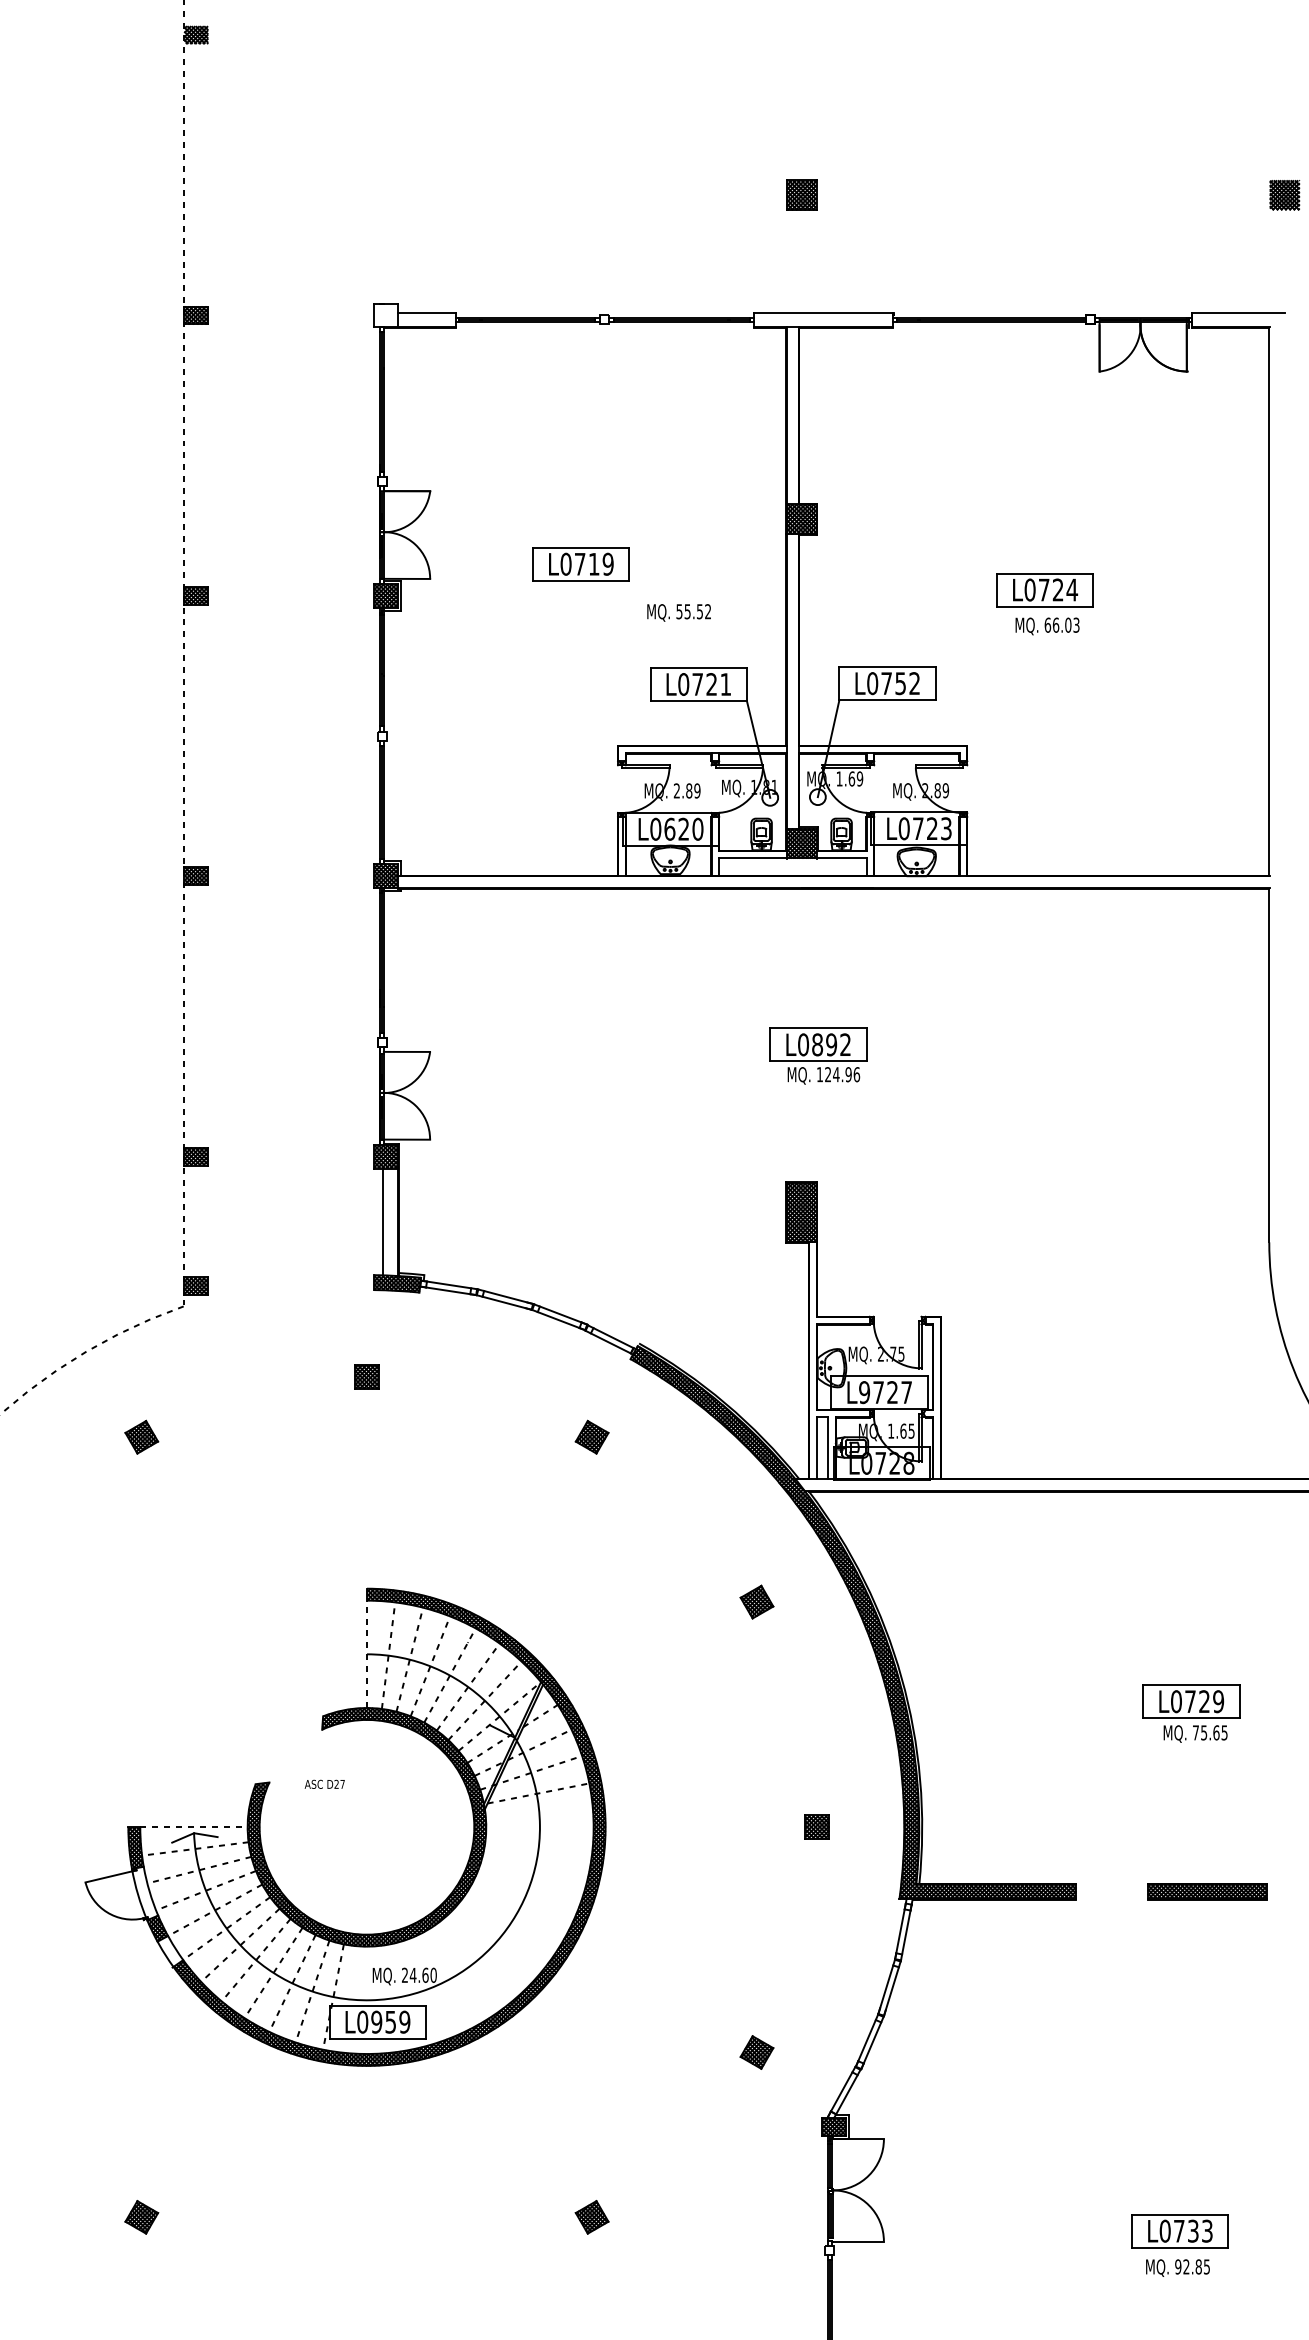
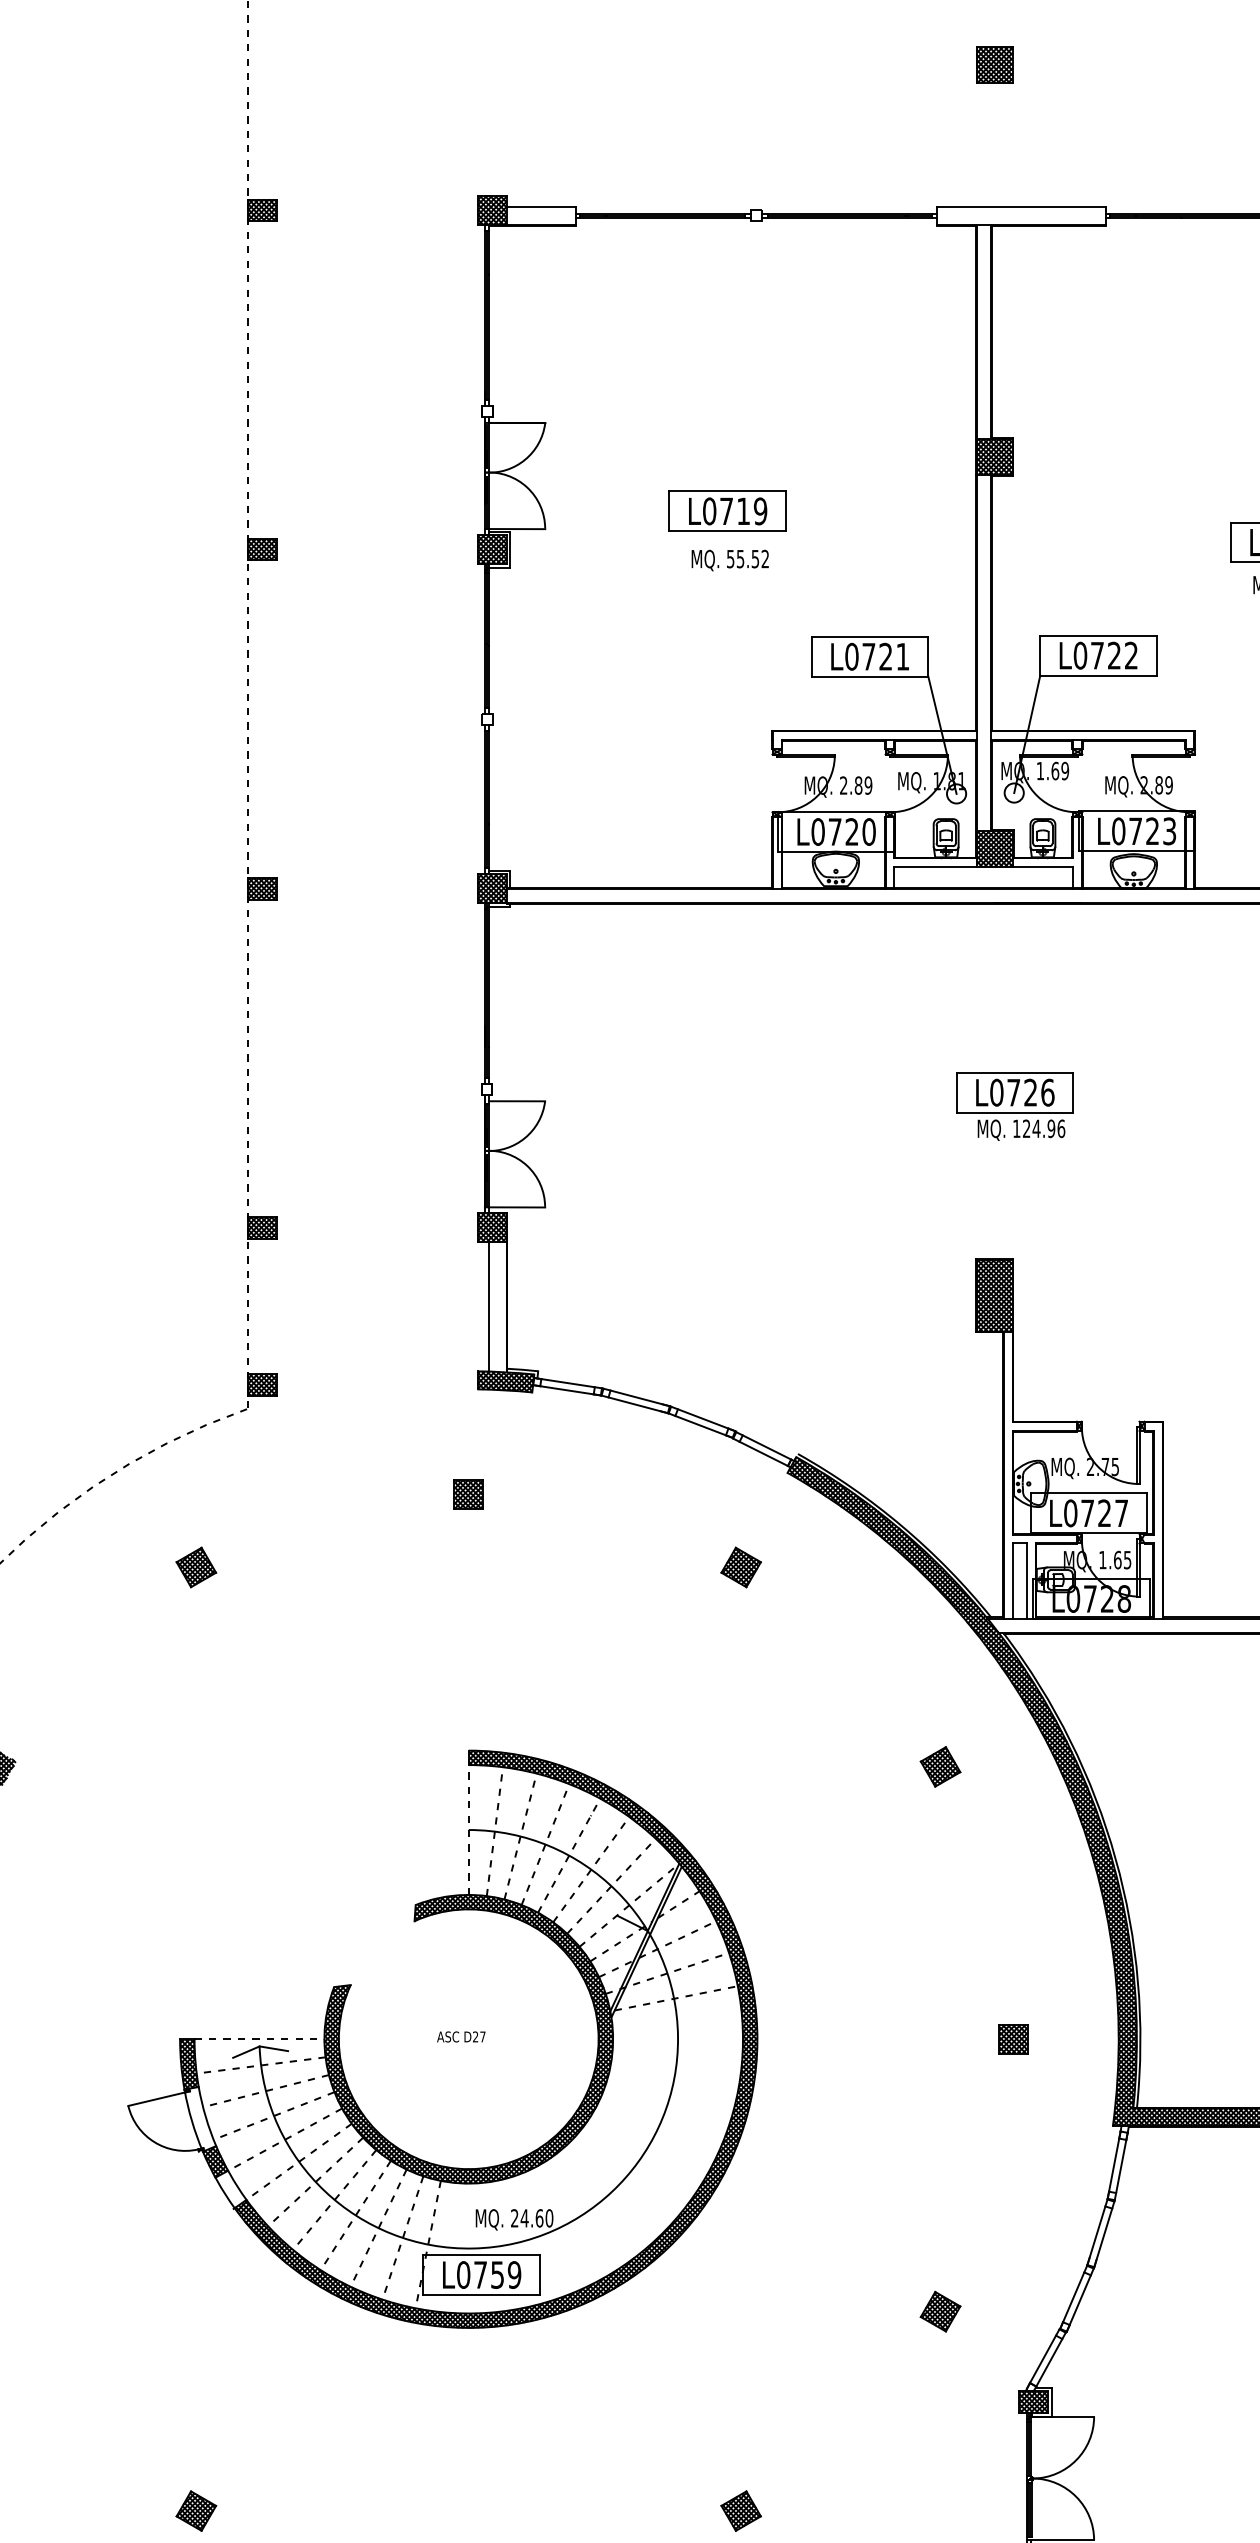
hatch: (386, 315) -> (492, 210), added
text: (678, 612) -> (729, 560), moved
text: (900, 683) -> (1114, 655), L0752 -> L0722
text: (669, 828) -> (834, 831), L0620 -> L0720
text: (831, 1044) -> (1030, 1092), L0892 -> L0726
text: (864, 1392) -> (1070, 1513), L9727 -> L0727
text: (324, 1783) -> (460, 2035), moved
text: (376, 2021) -> (480, 2274), L0959 -> L0759

